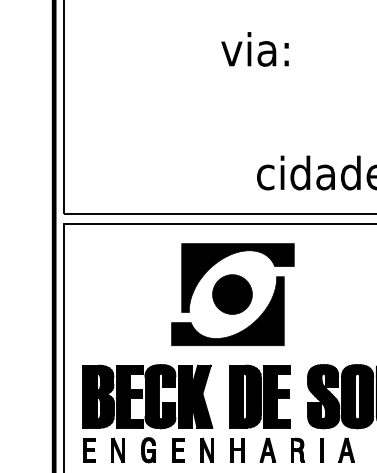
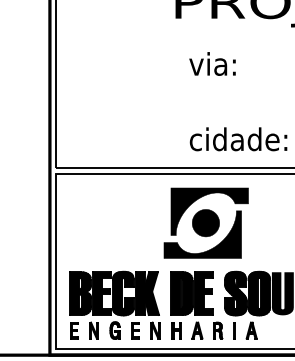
text: (255, 48) -> (212, 63), moved
part: (231, 293) -> (205, 222), moved

